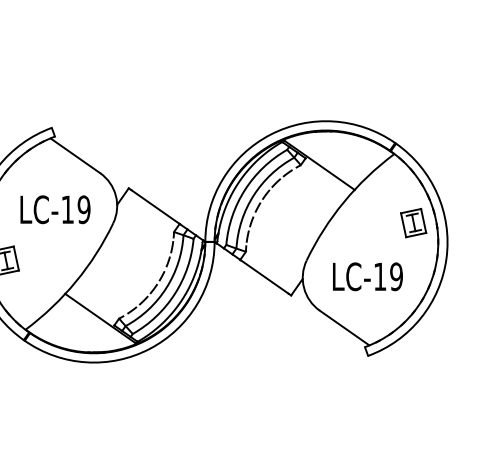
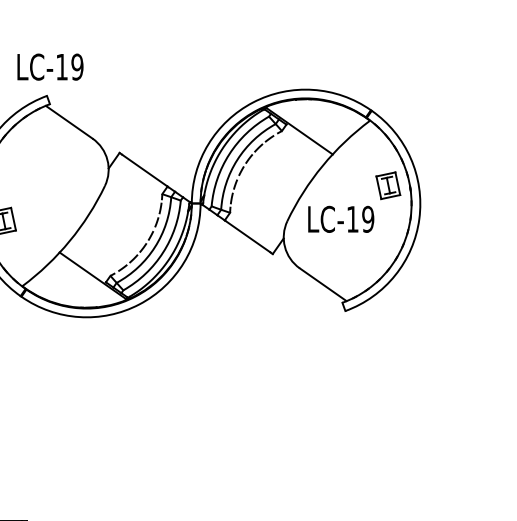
text: (55, 209) -> (50, 66), moved
text: (368, 275) -> (341, 218), moved

